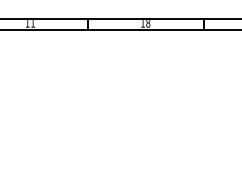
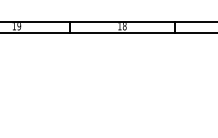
text: (32, 23) -> (18, 26), 11 -> 19

